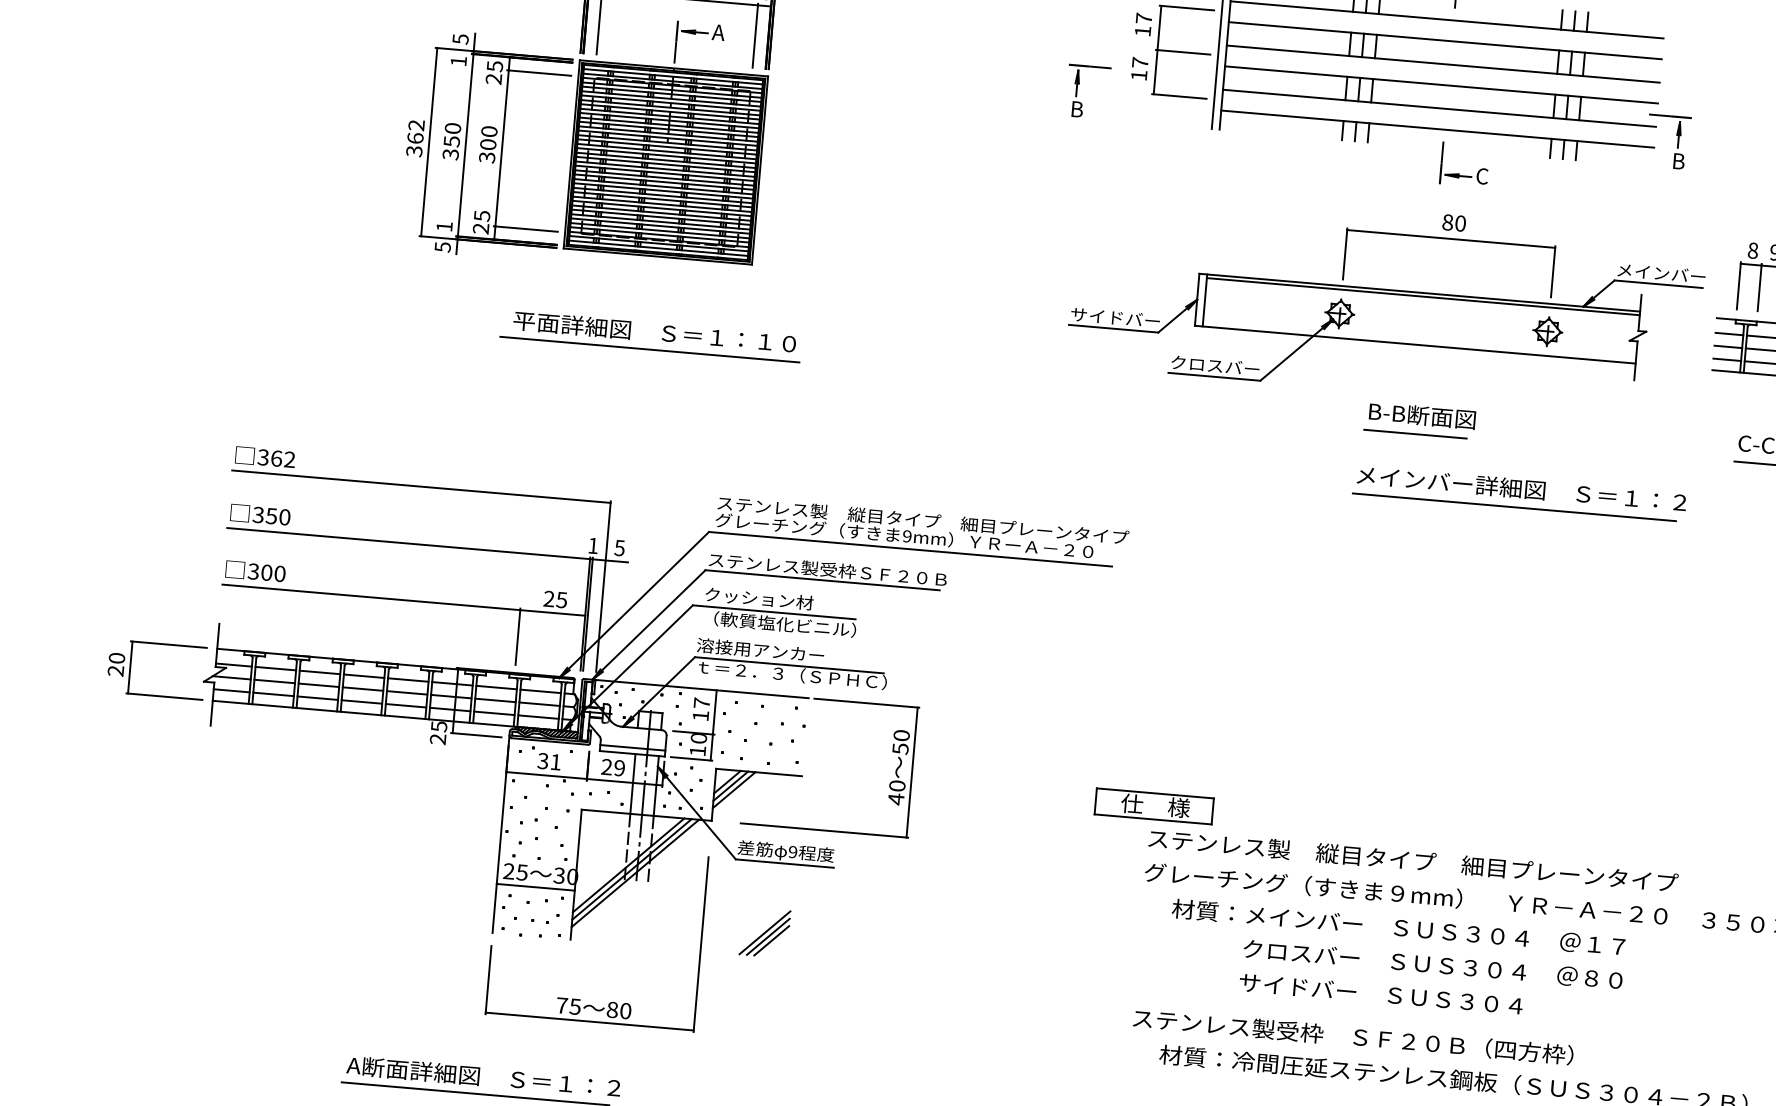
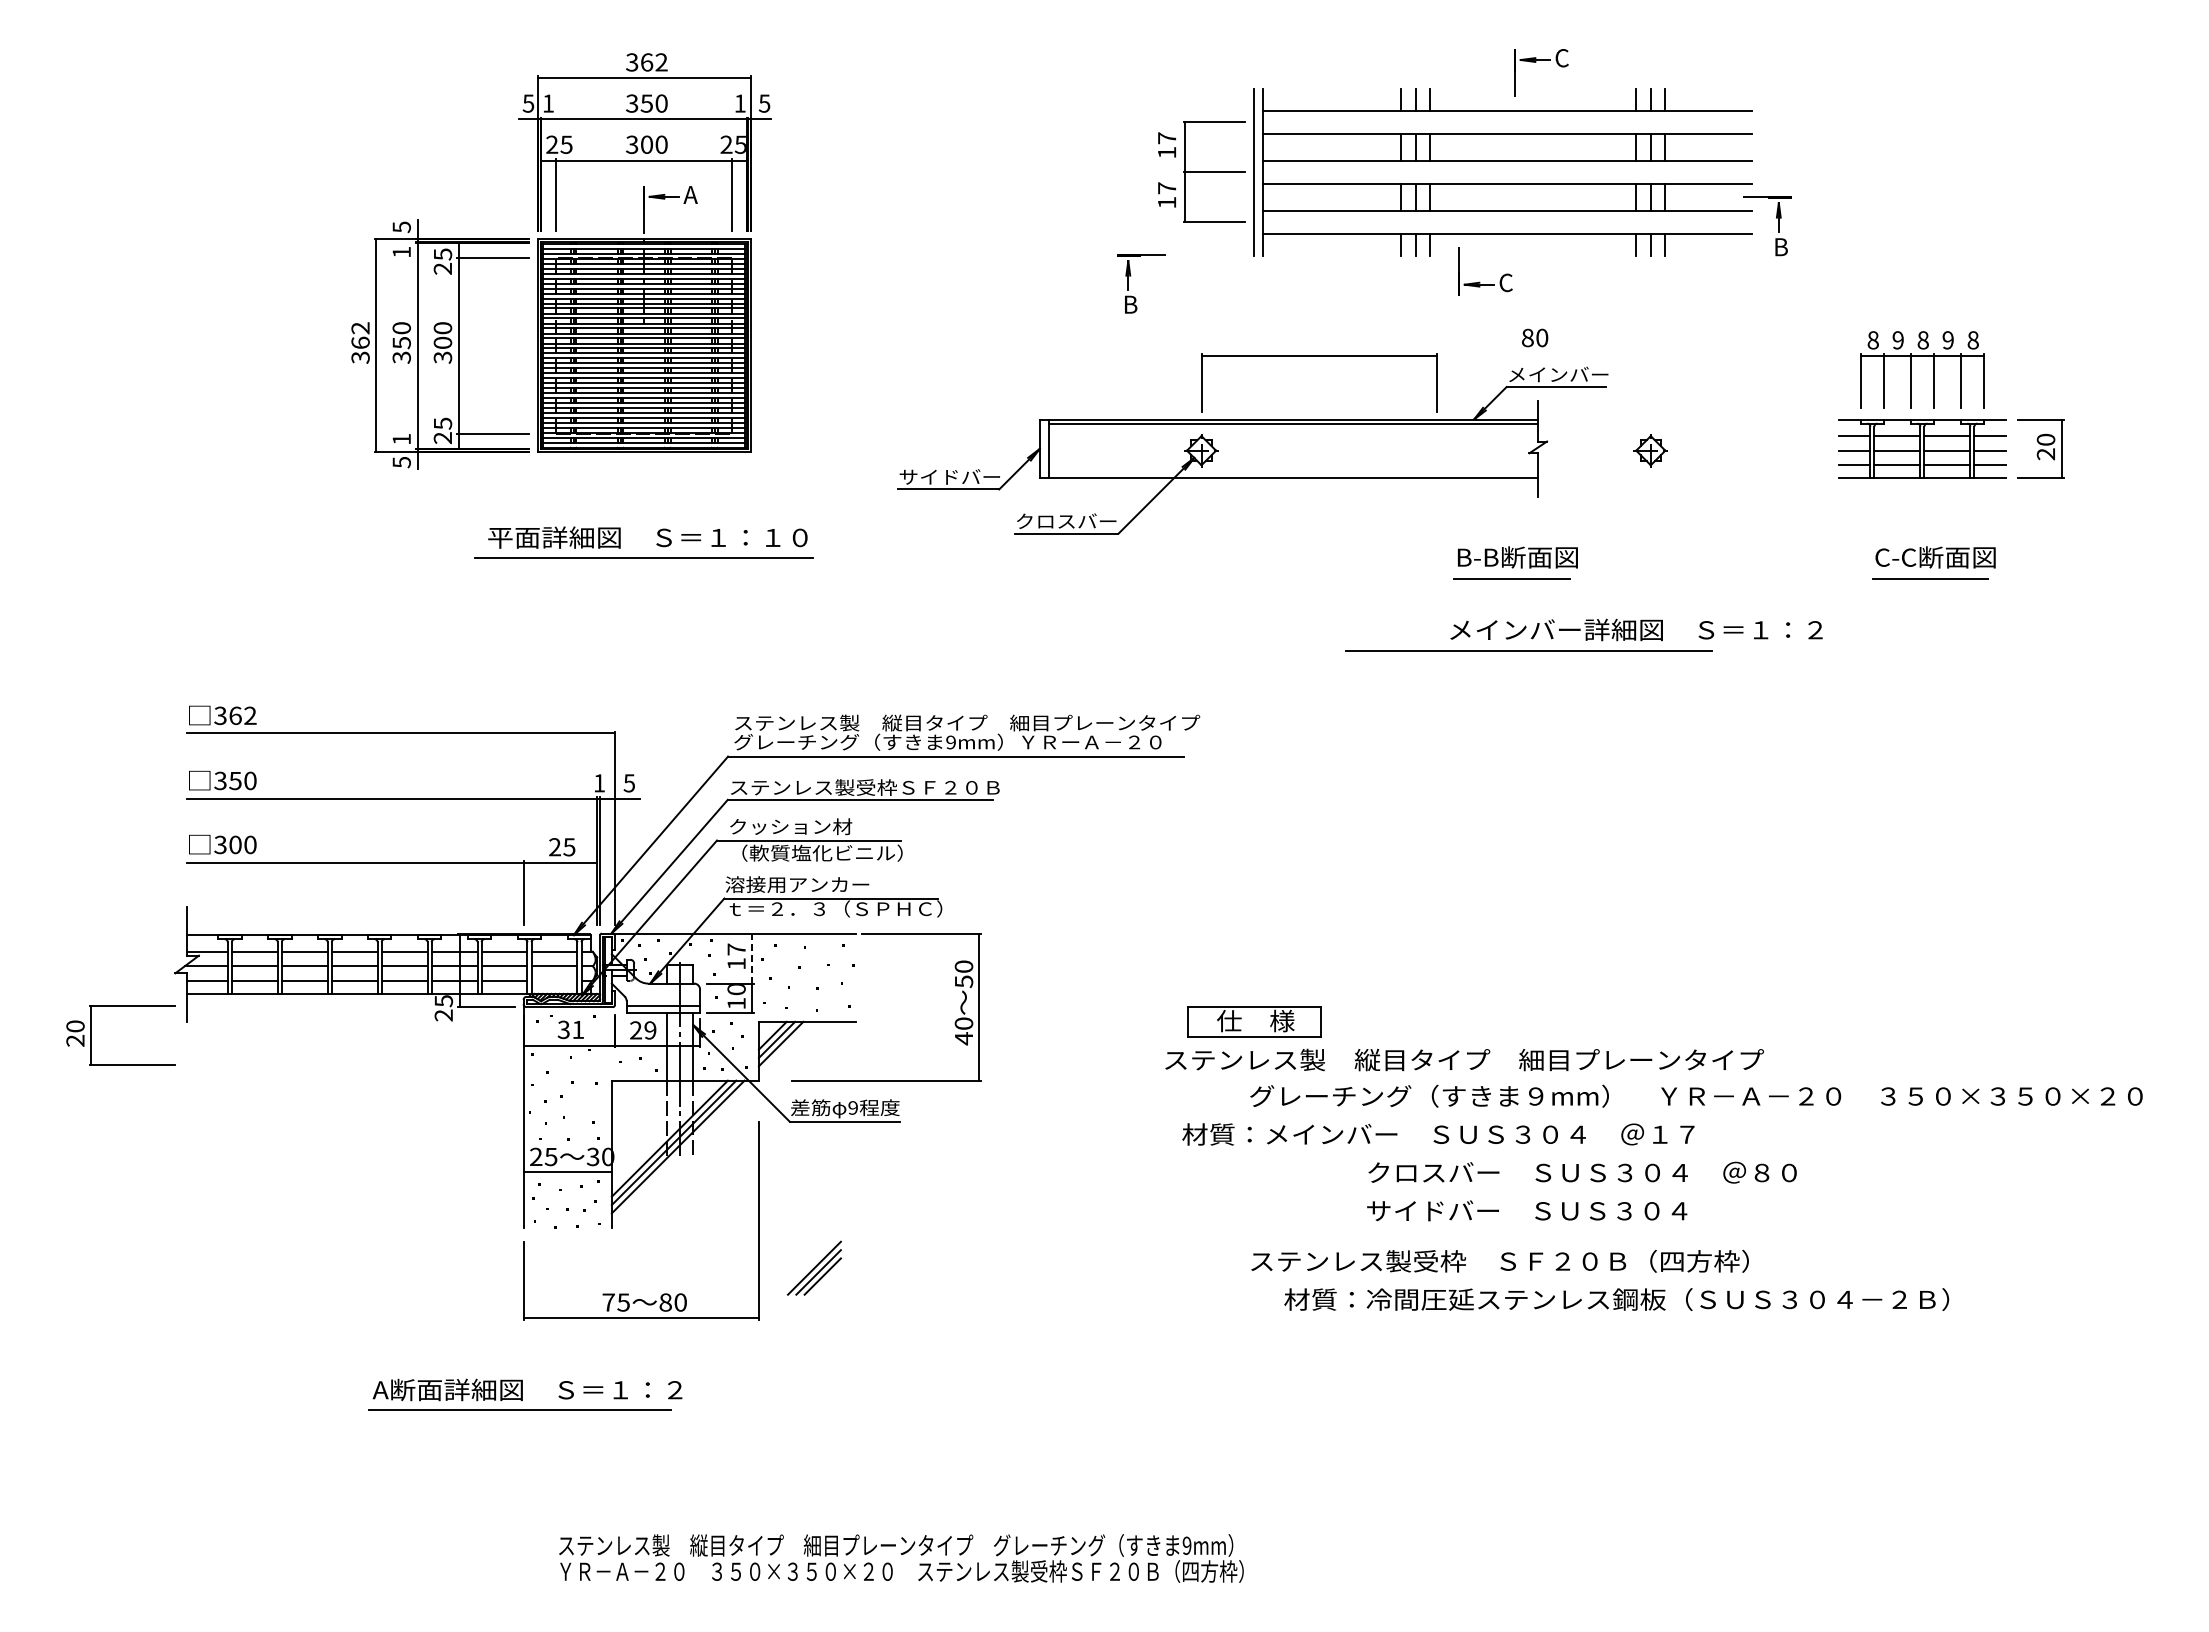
part: (1079, 84) -> (1131, 276), moved
part: (1458, 173) -> (1479, 281), moved
part: (1385, 311) -> (1252, 443), moved
line: (1514, 506) -> (1528, 650), moved
part: (158, 644) -> (120, 1006), moved
line: (714, 712) -> (751, 958), solid -> dashed
line: (538, 716) -> (554, 980), removed
text: (1413, 860) -> (1464, 1059), moved
text: (1398, 927) -> (1438, 1134), moved
part: (765, 932) -> (814, 1267), moved

